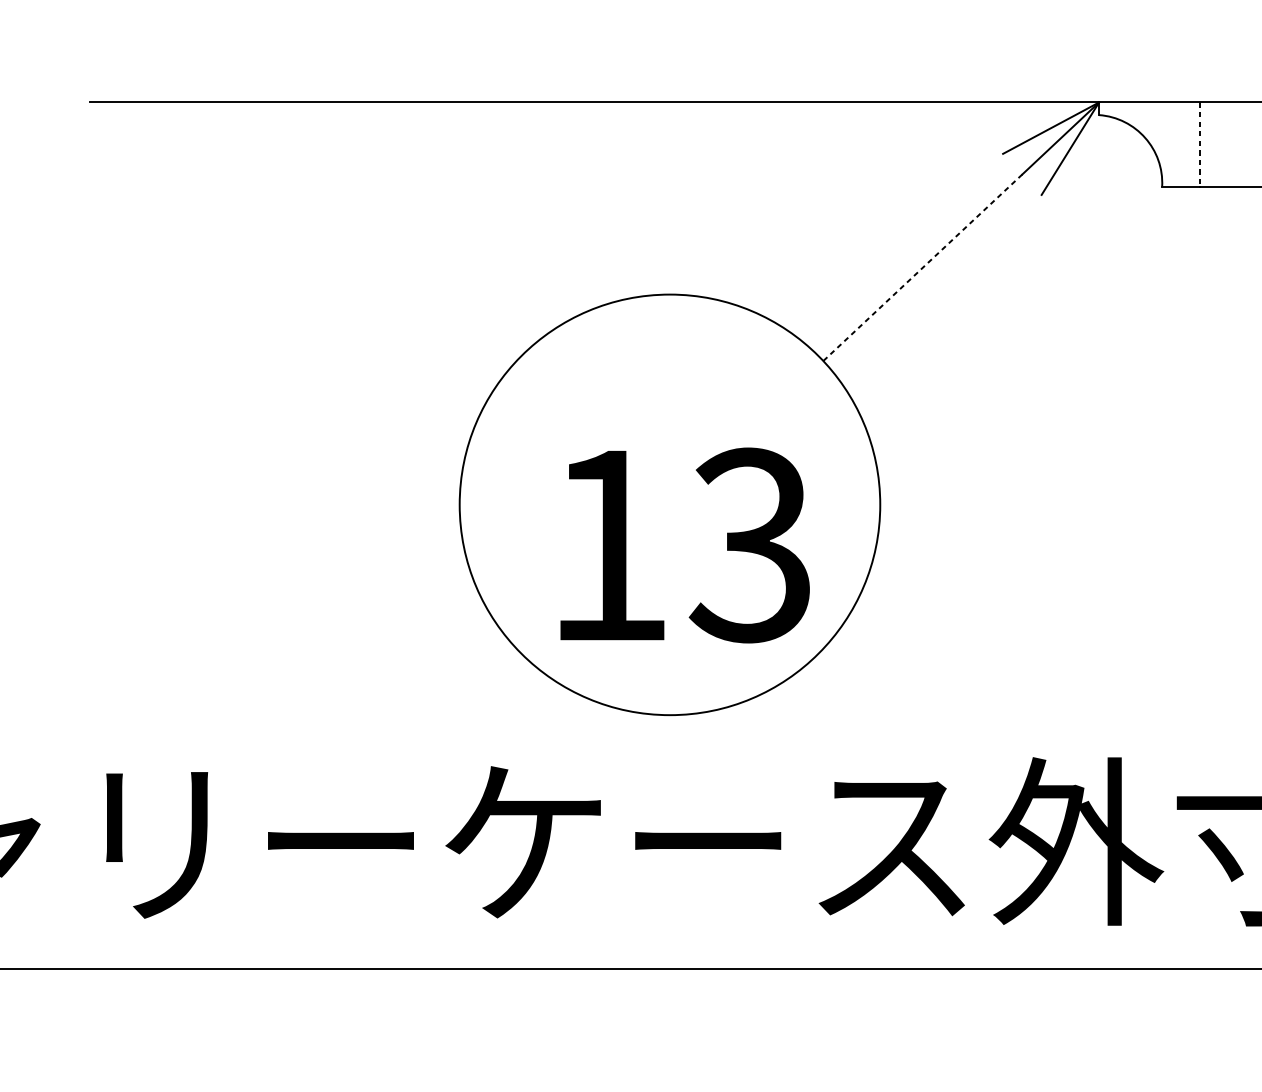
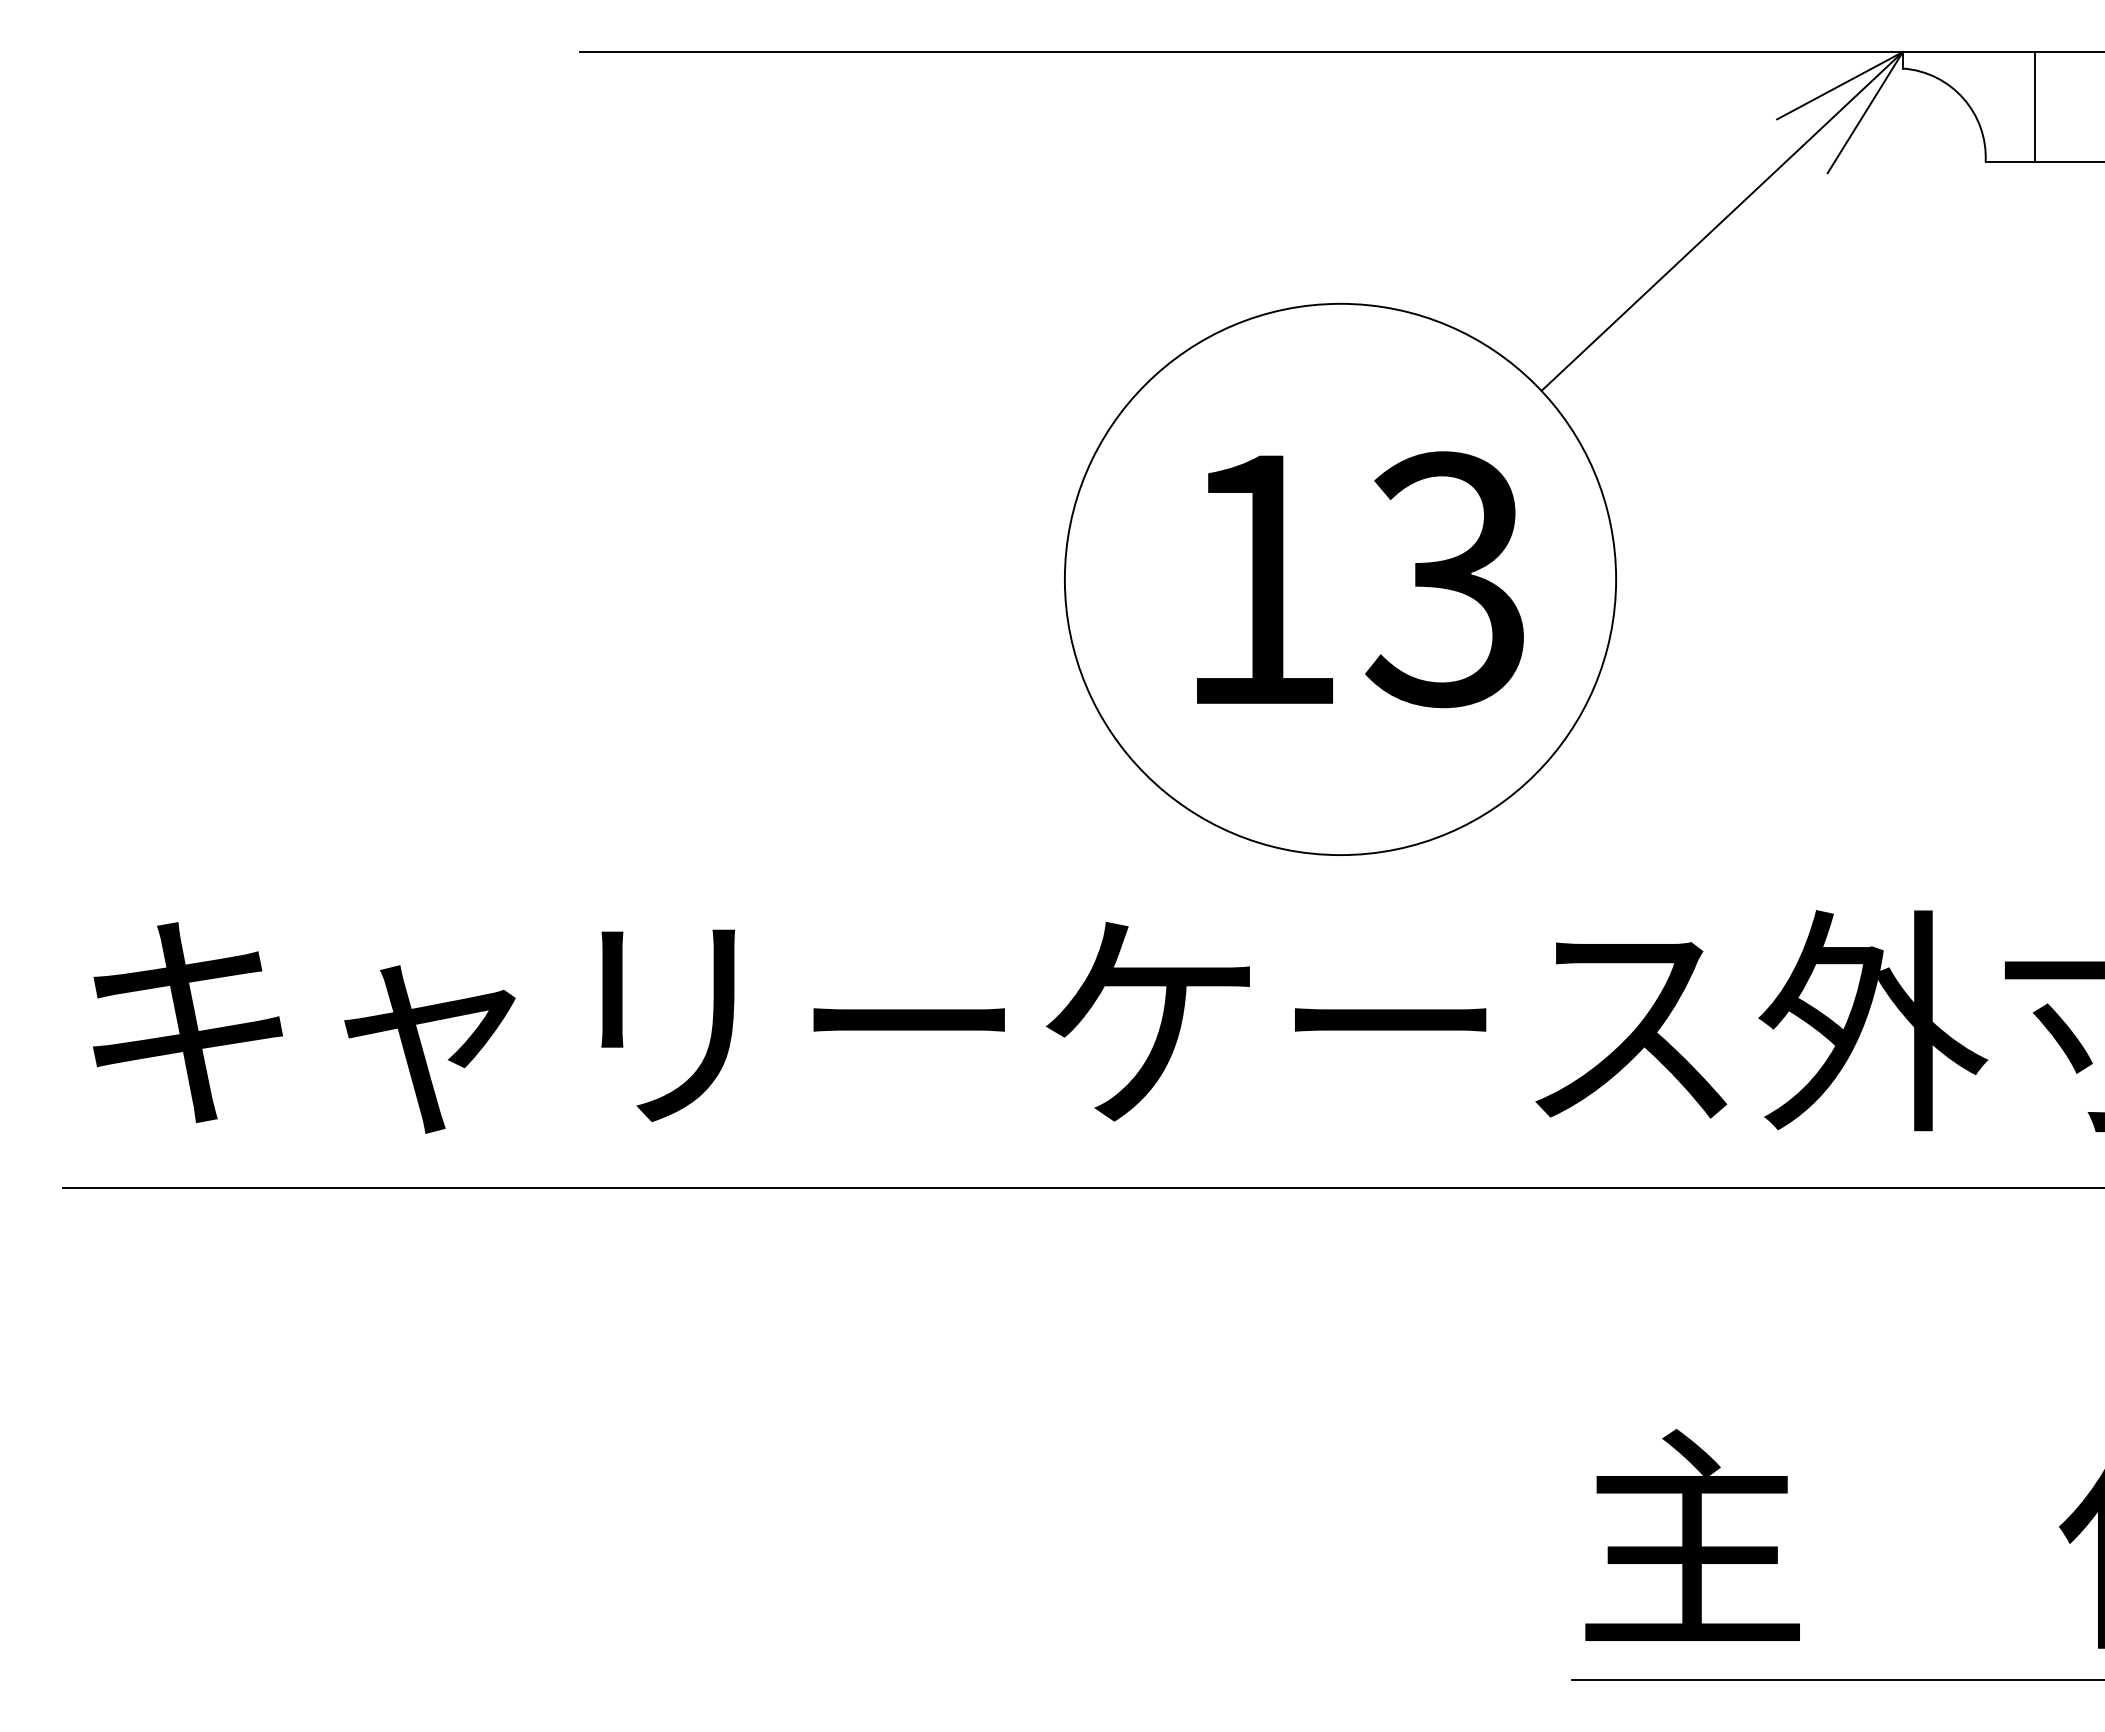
line: (1200, 144) -> (2035, 107), dashed -> solid
line: (922, 267) -> (1671, 268), dashed -> solid
text: (685, 545) -> (1360, 579), moved

